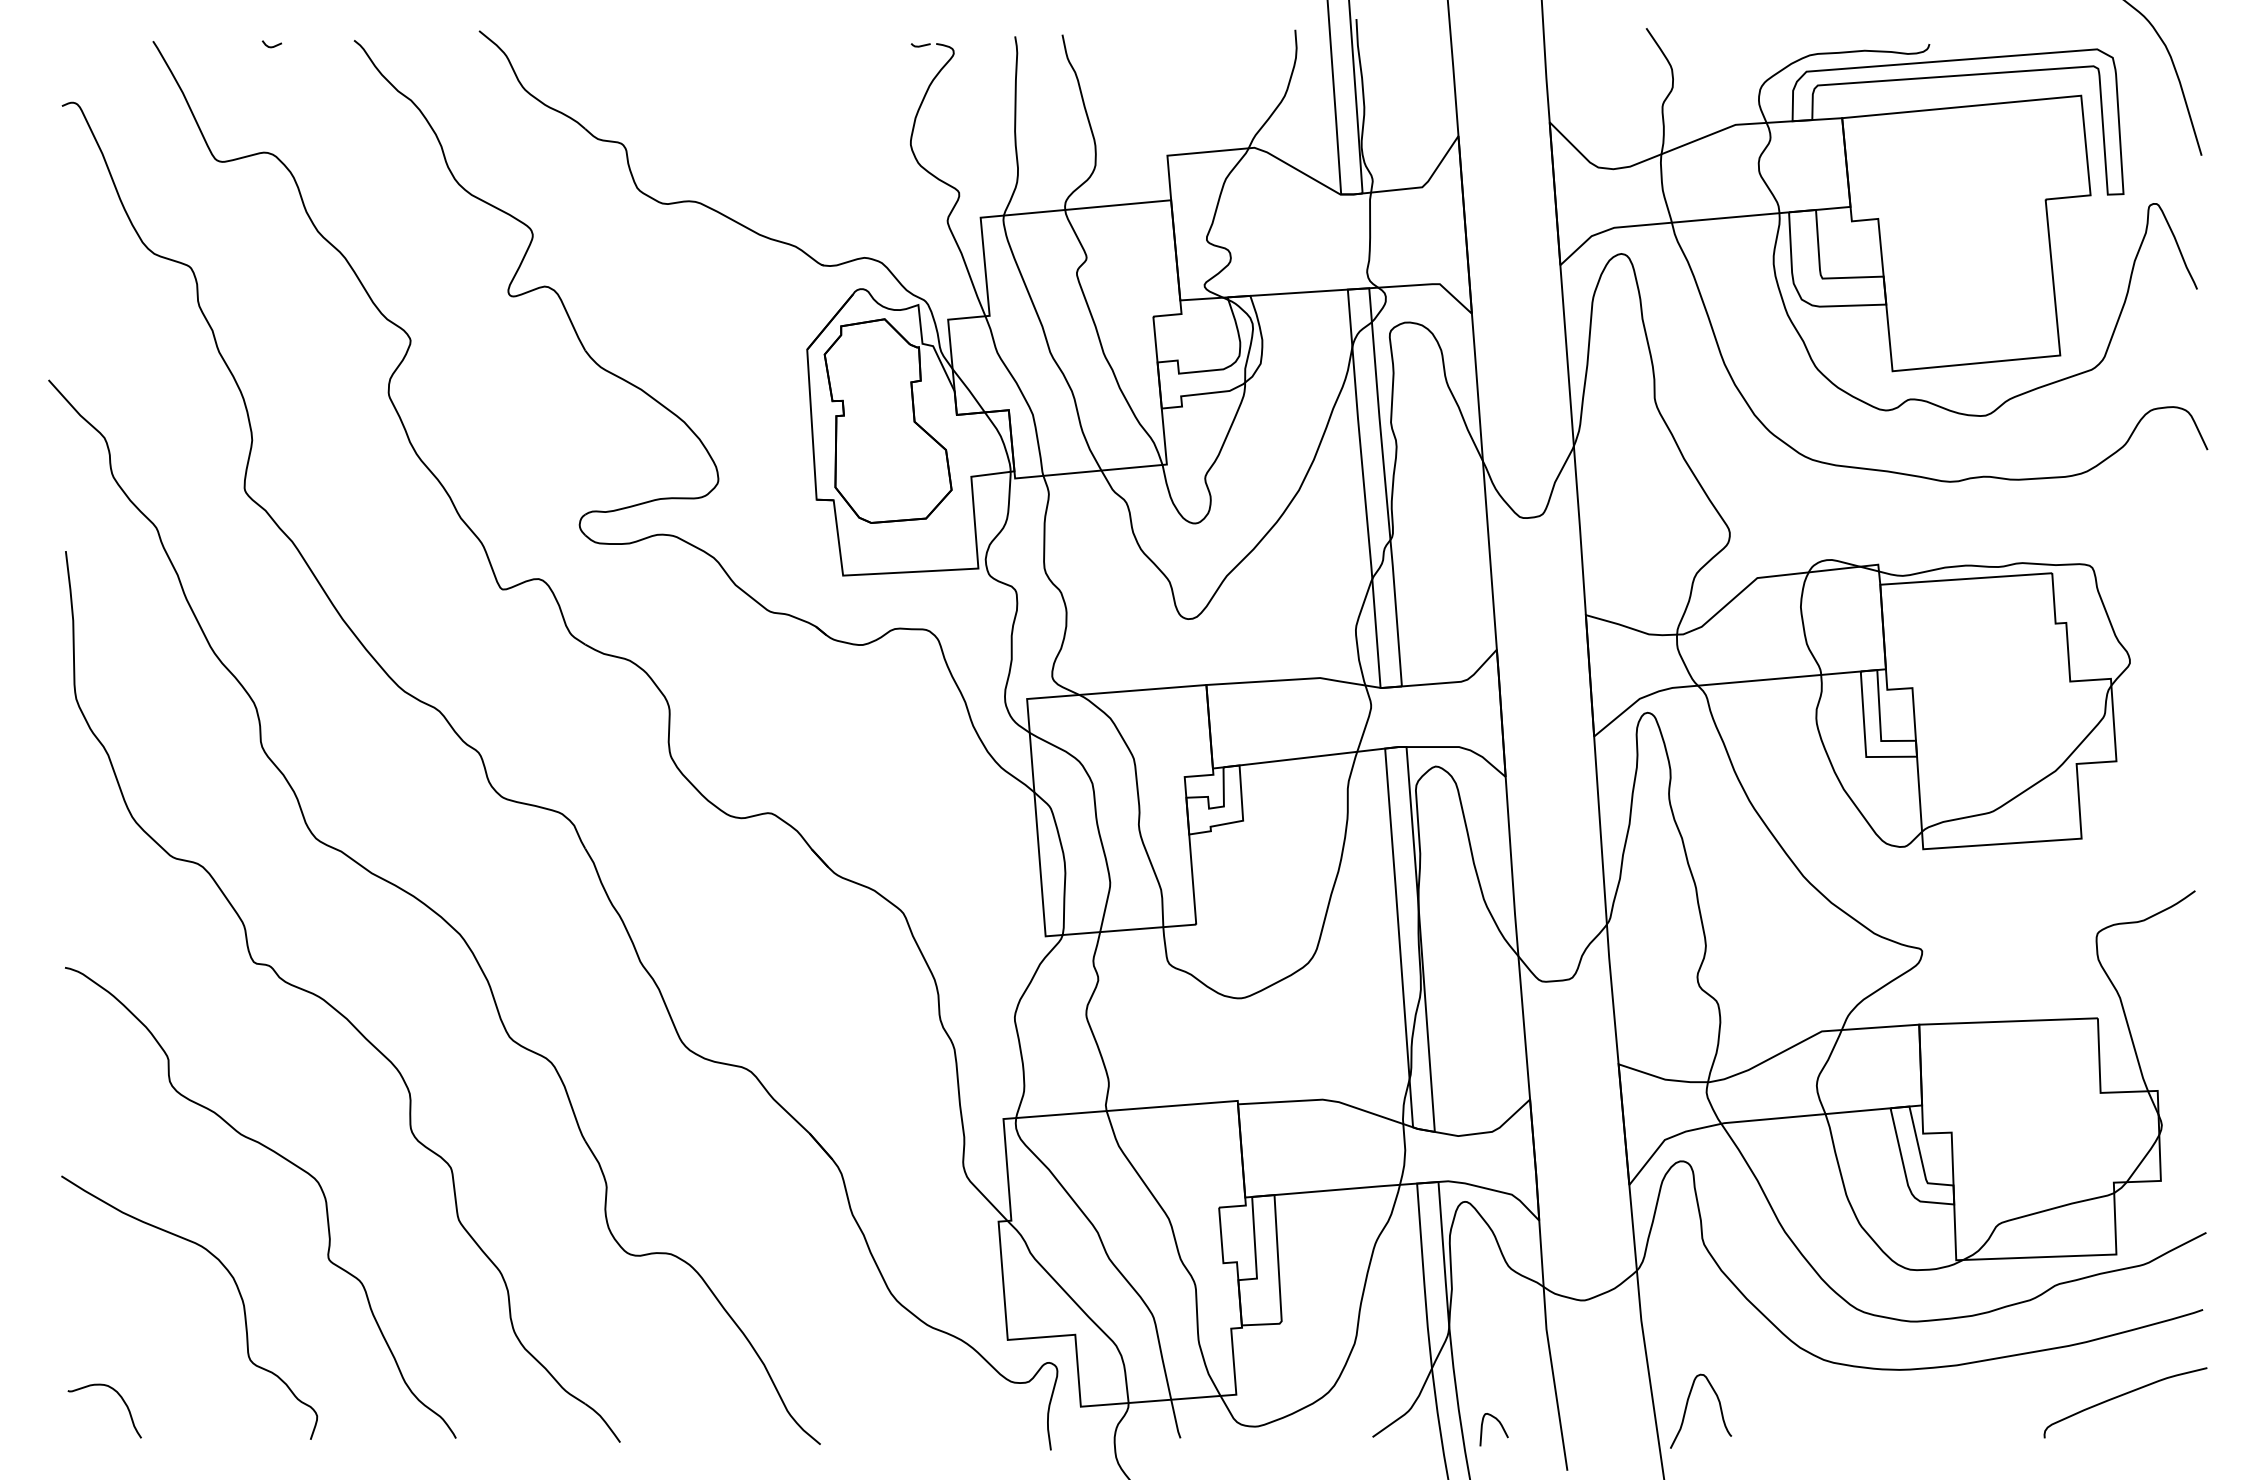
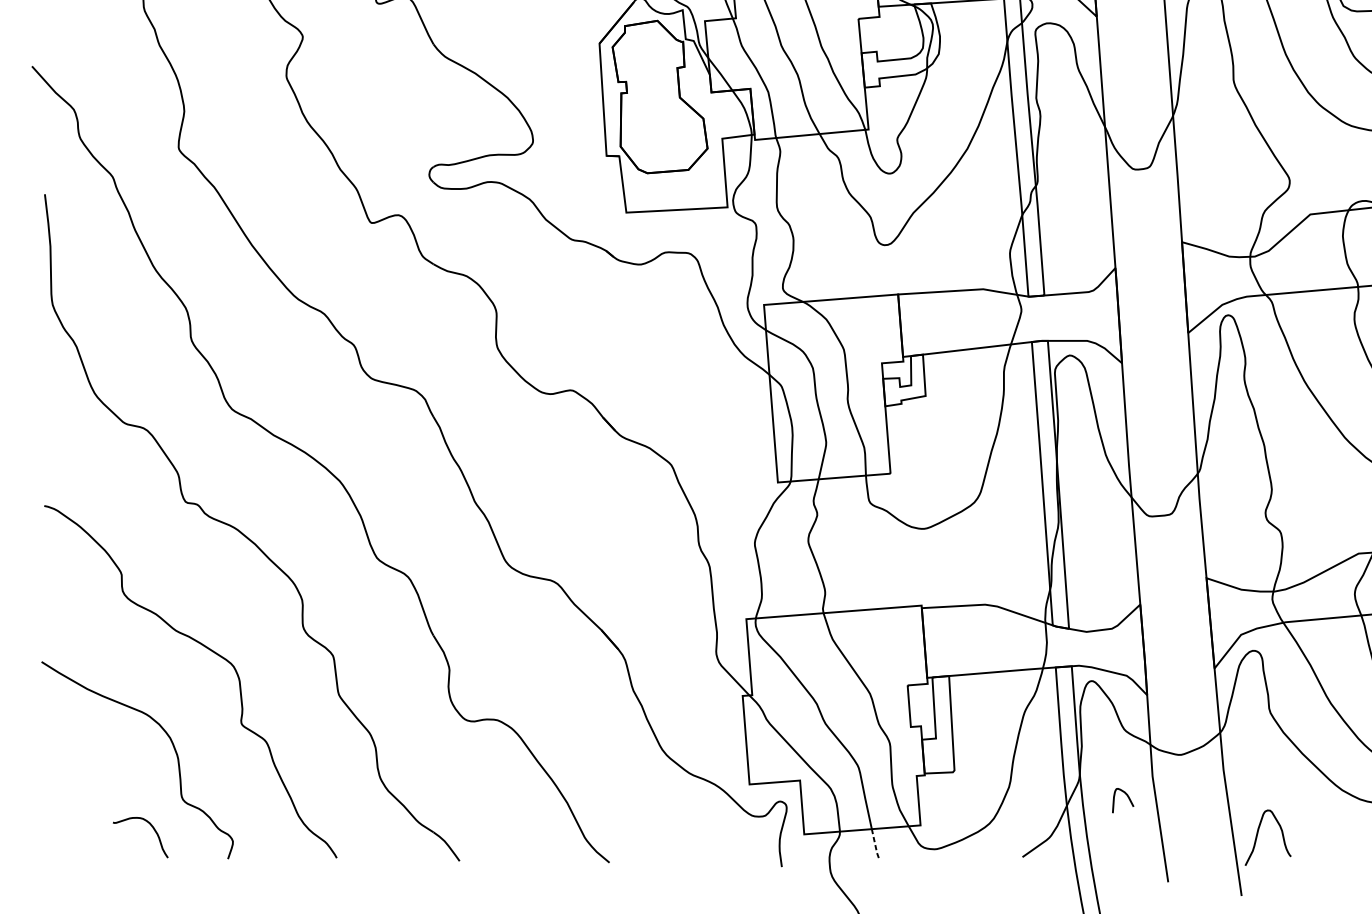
curve: (121, 1399) -> (153, 828), moved
line: (1175, 1419) -> (875, 843), solid -> dashed
curve: (1500, 1425) -> (1127, 797), moved

